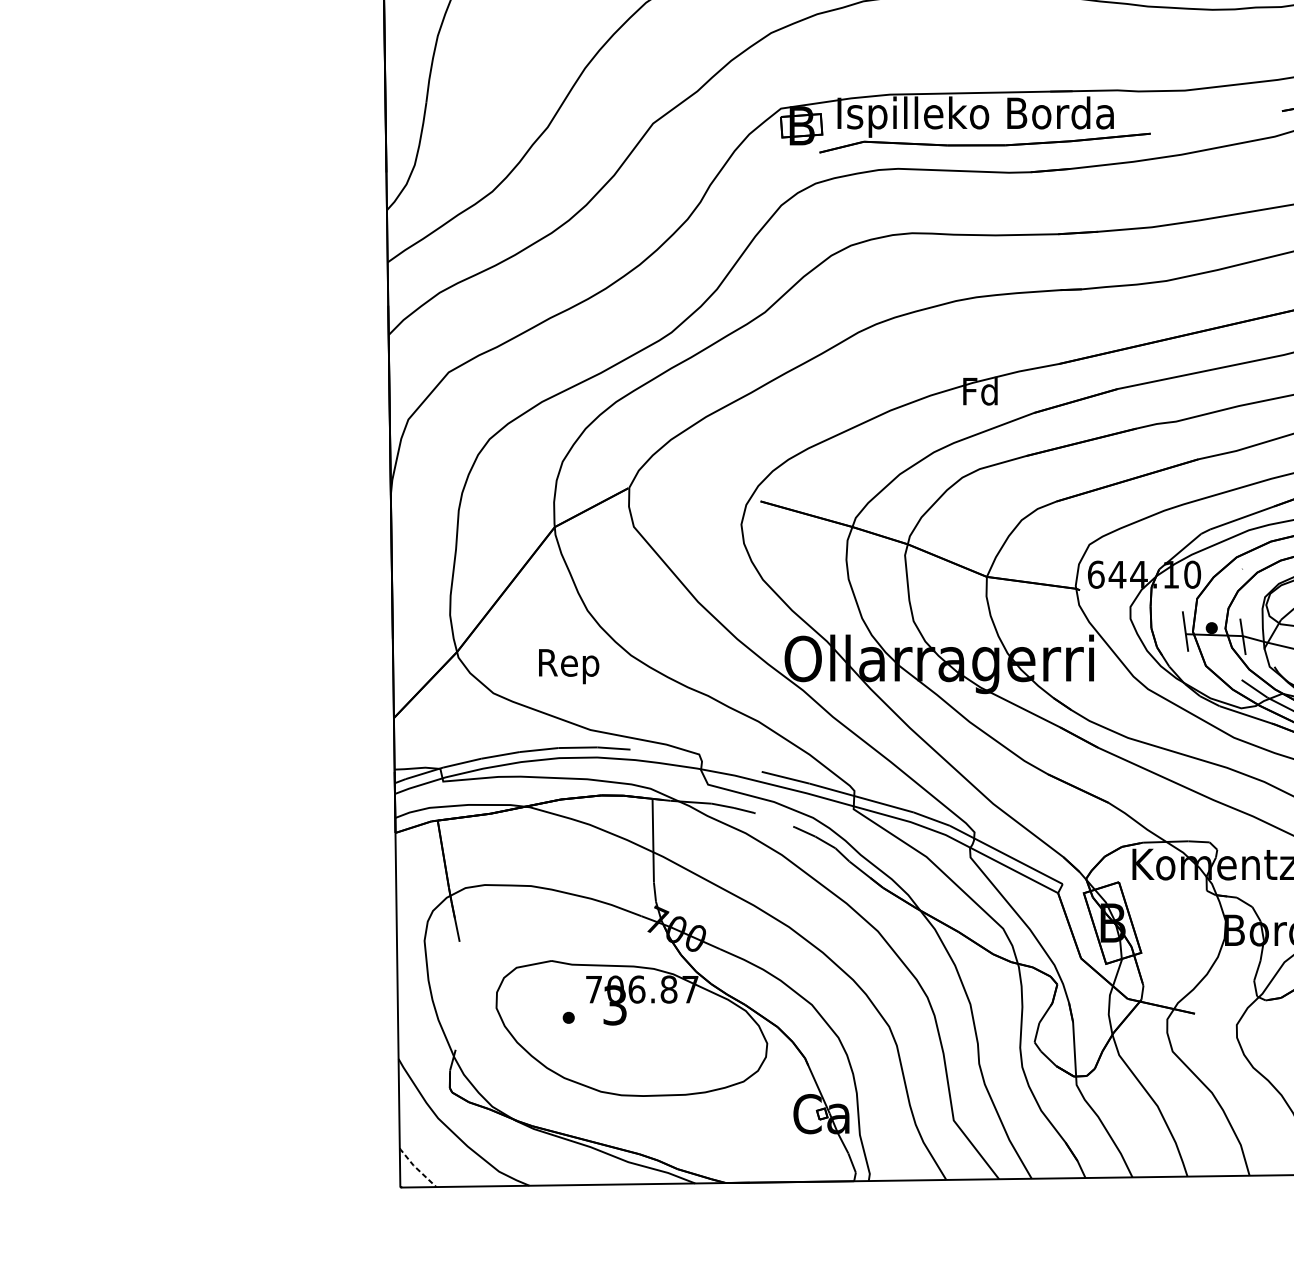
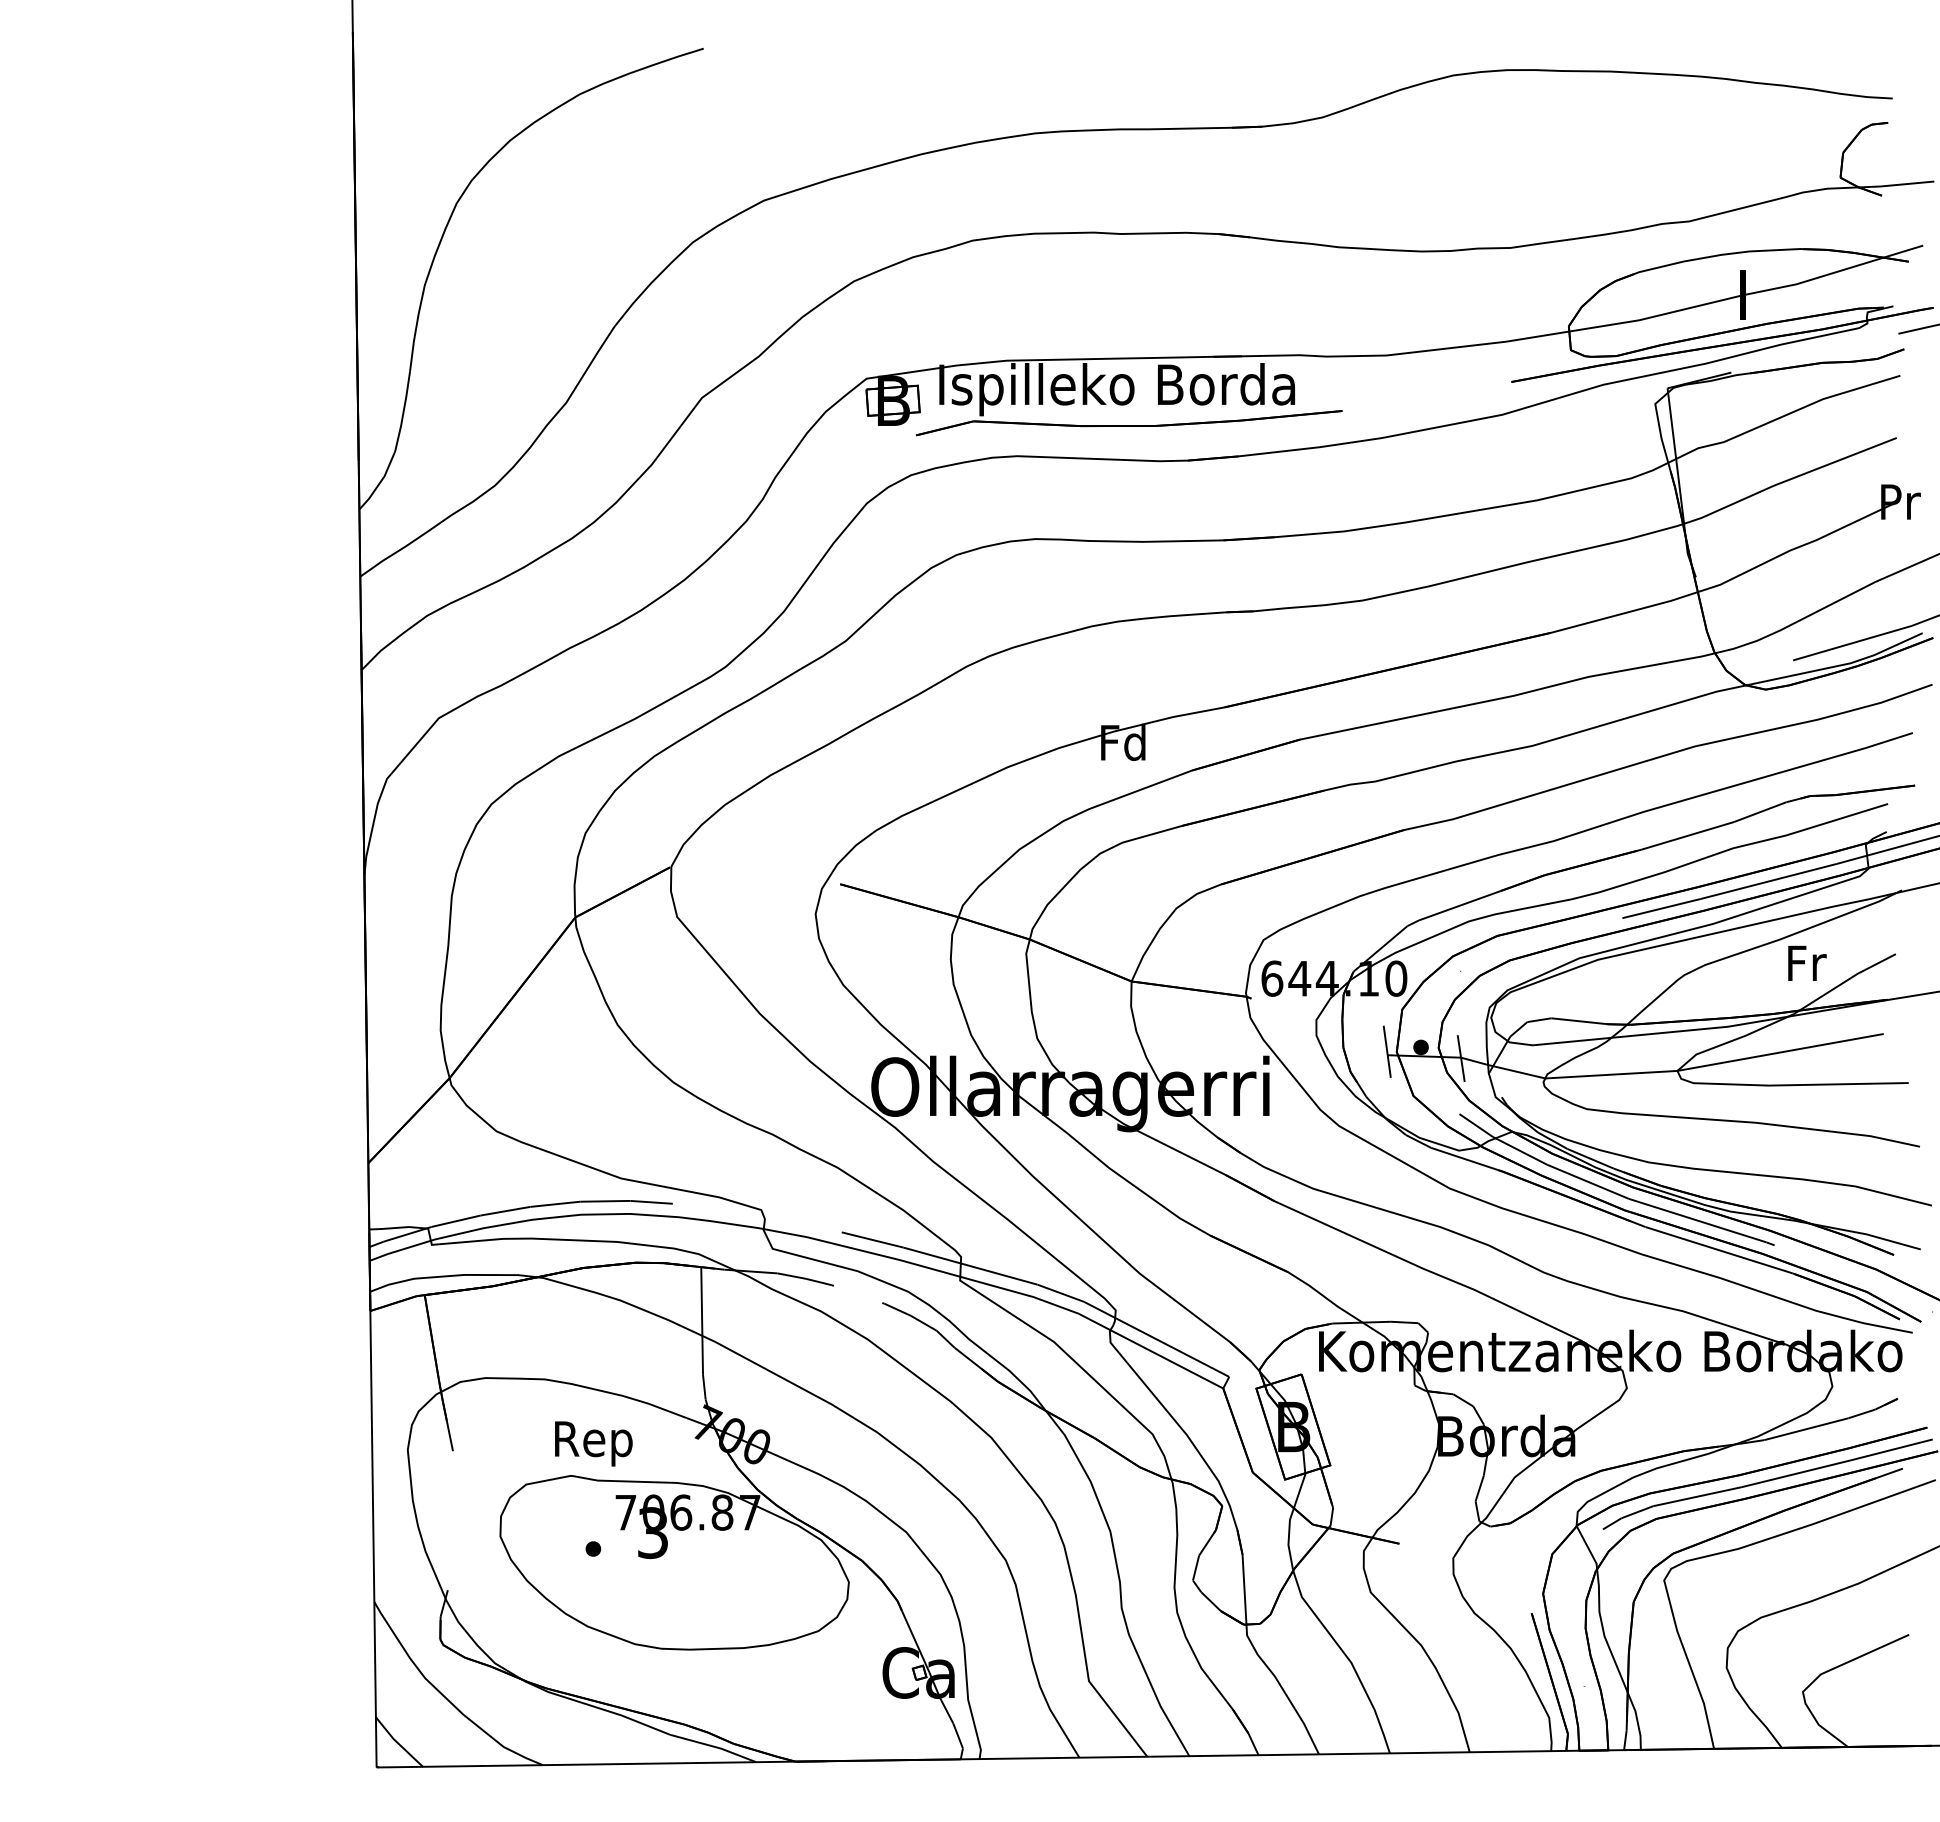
text: (568, 666) -> (593, 1443), moved
line: (416, 1168) -> (397, 1742), dashed -> solid

